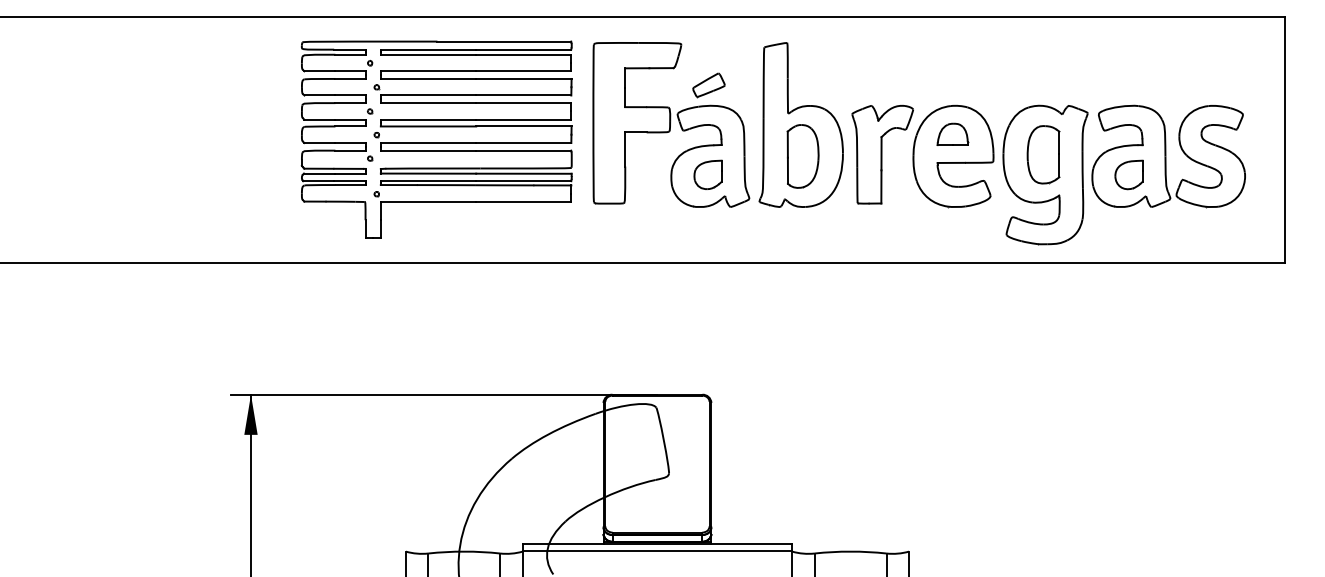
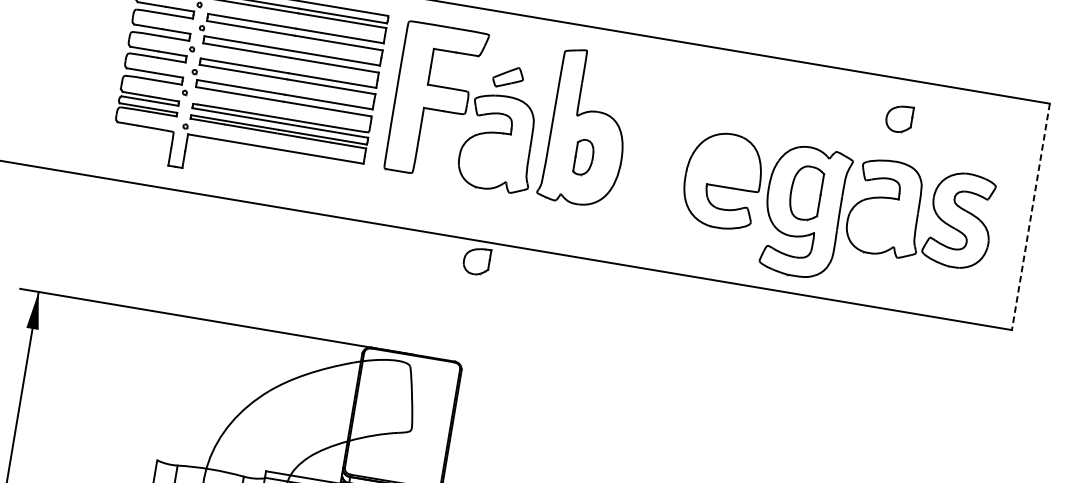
part: (952, 133) -> (725, 159), removed
line: (1285, 140) -> (1031, 217), solid -> dashed
part: (882, 154) -> (657, 167), removed
part: (802, 156) -> (583, 157), size x0.6
part: (707, 174) -> (476, 260), moved
part: (1128, 174) -> (898, 118), moved

